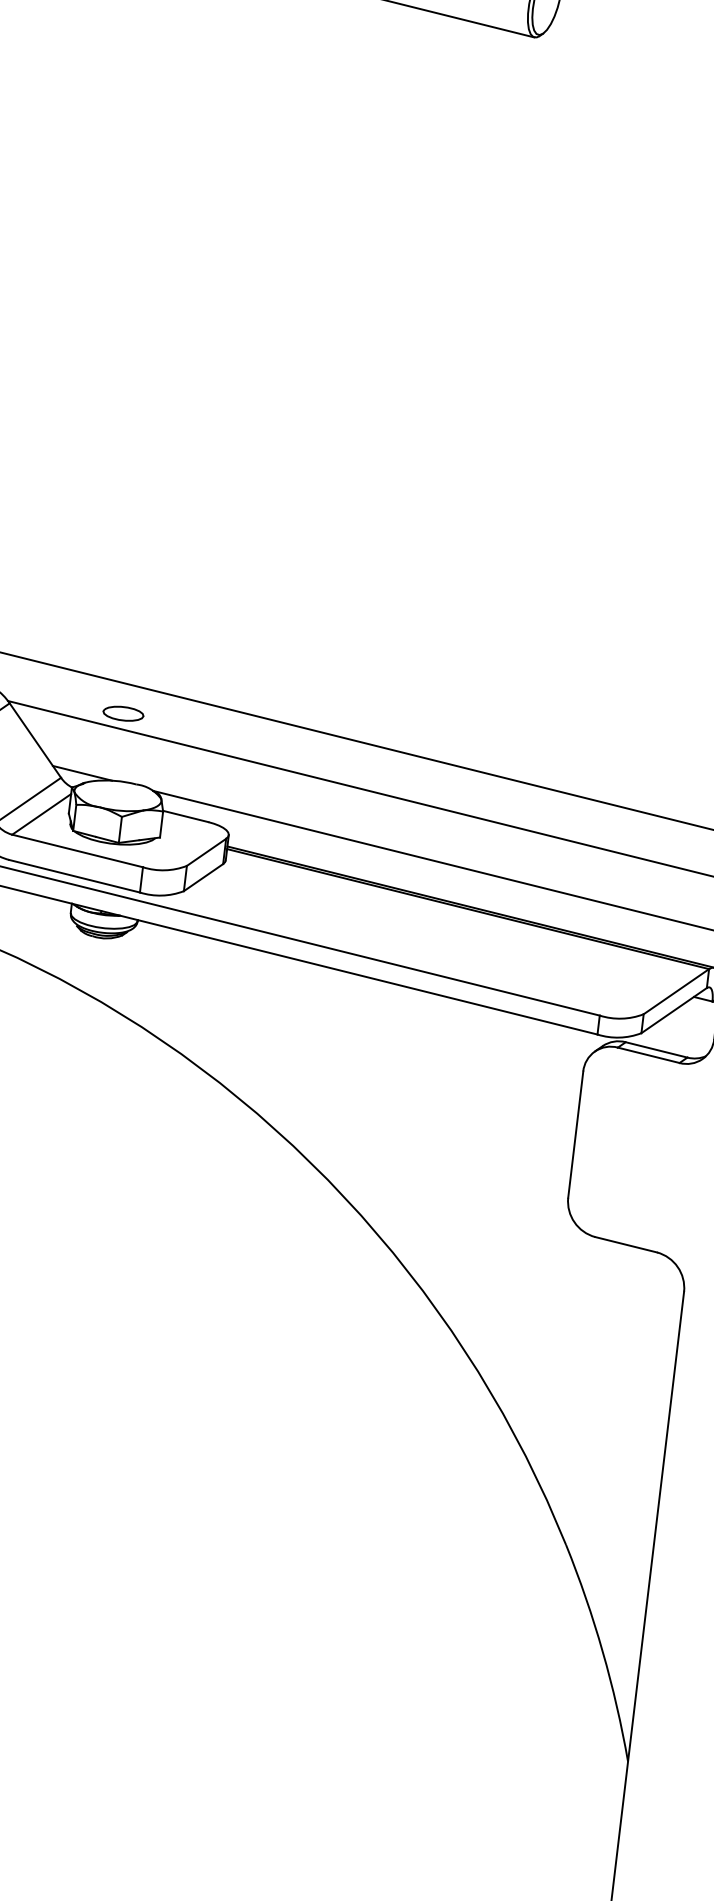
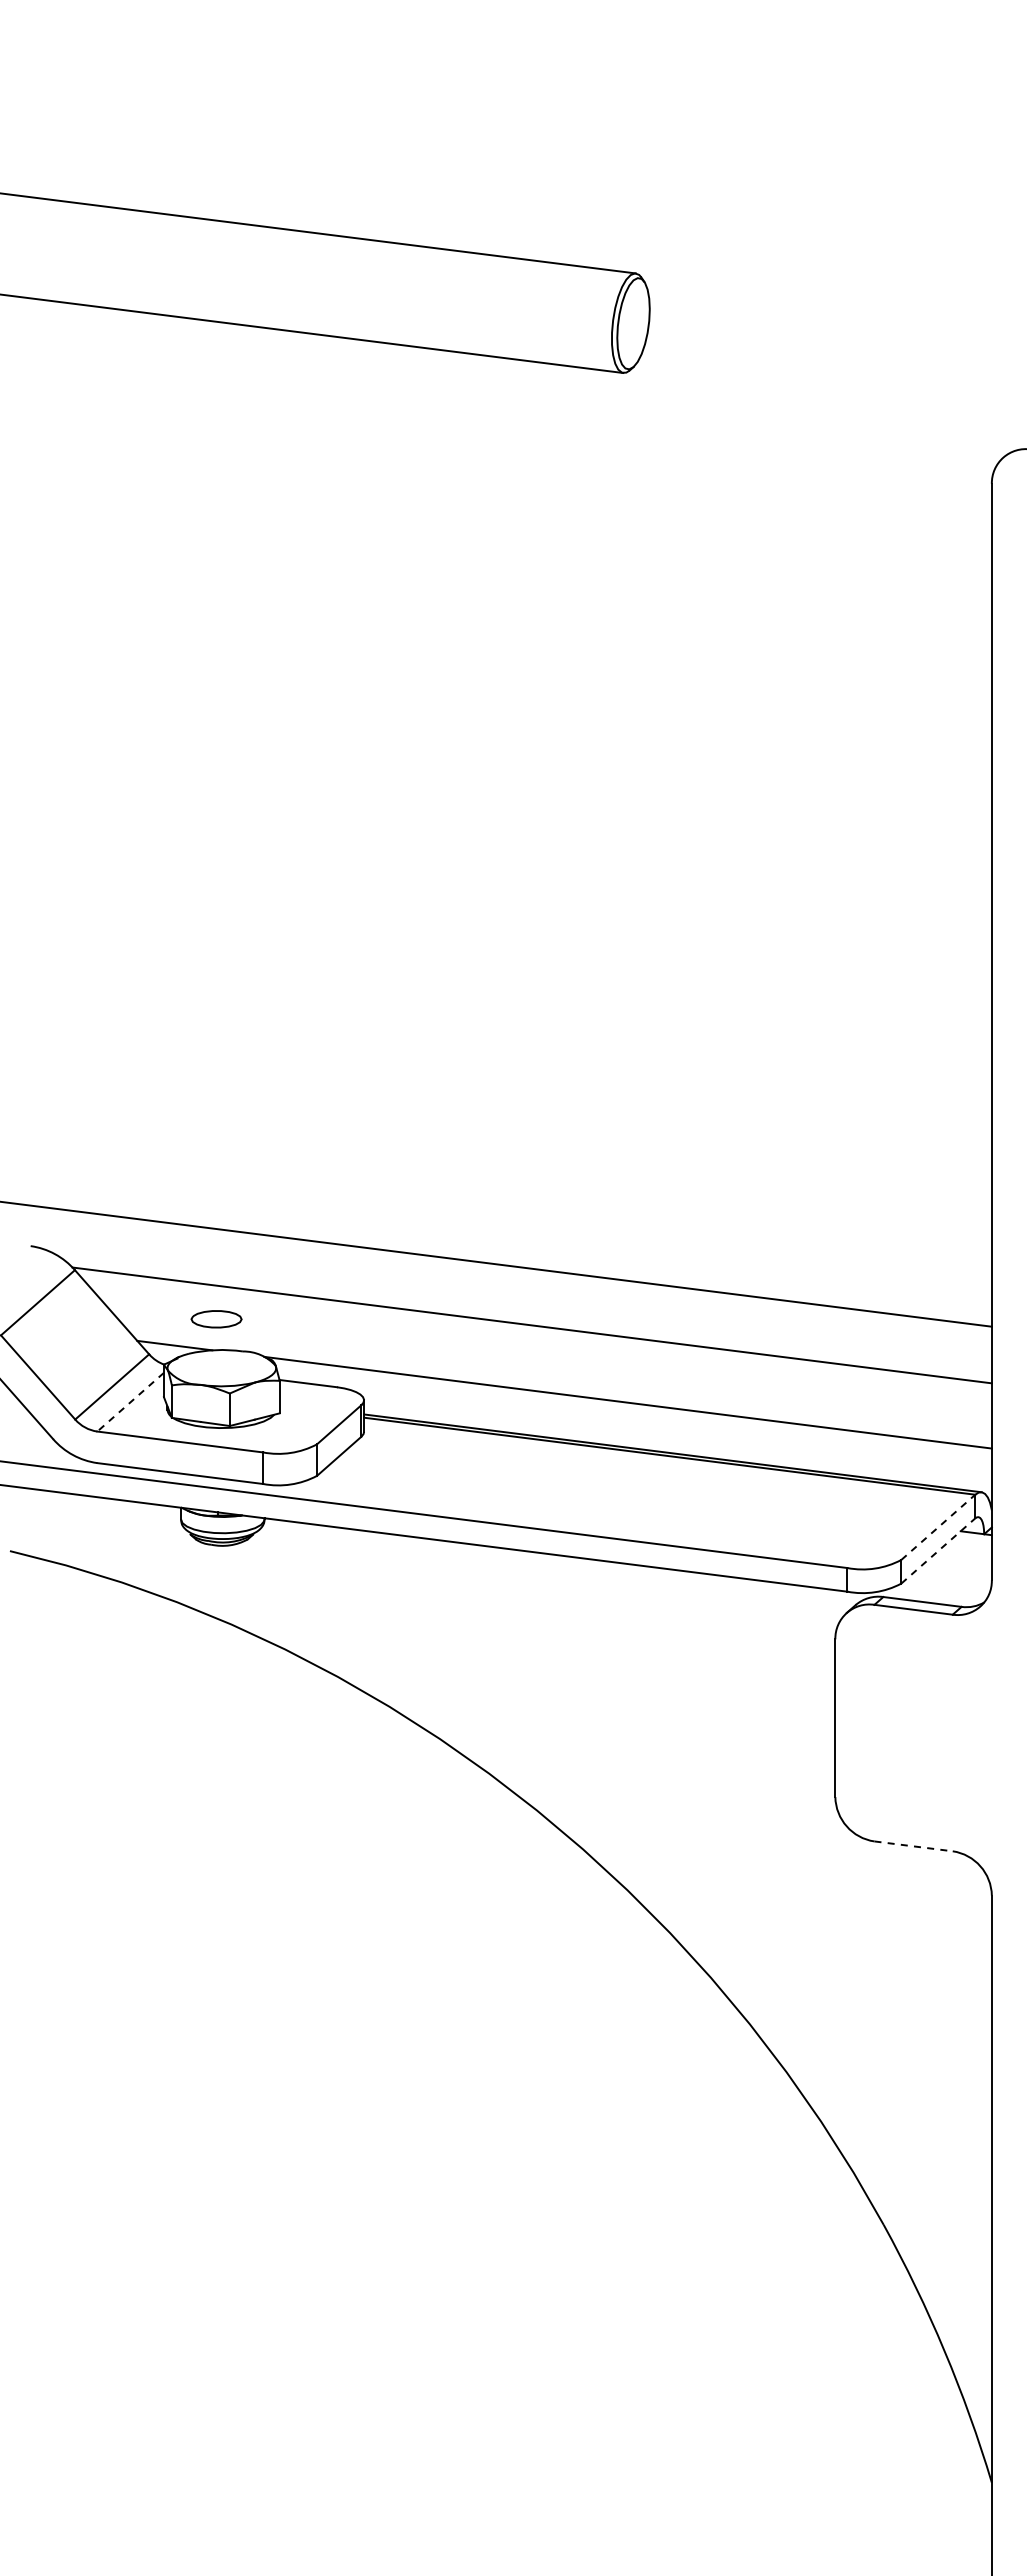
part: (123, 713) -> (216, 1319), moved
line: (41, 814) -> (130, 1402), solid -> dashed
line: (676, 991) -> (938, 1527), solid -> dashed
line: (674, 1010) -> (938, 1550), solid -> dashed
line: (626, 1244) -> (914, 1846), solid -> dashed

